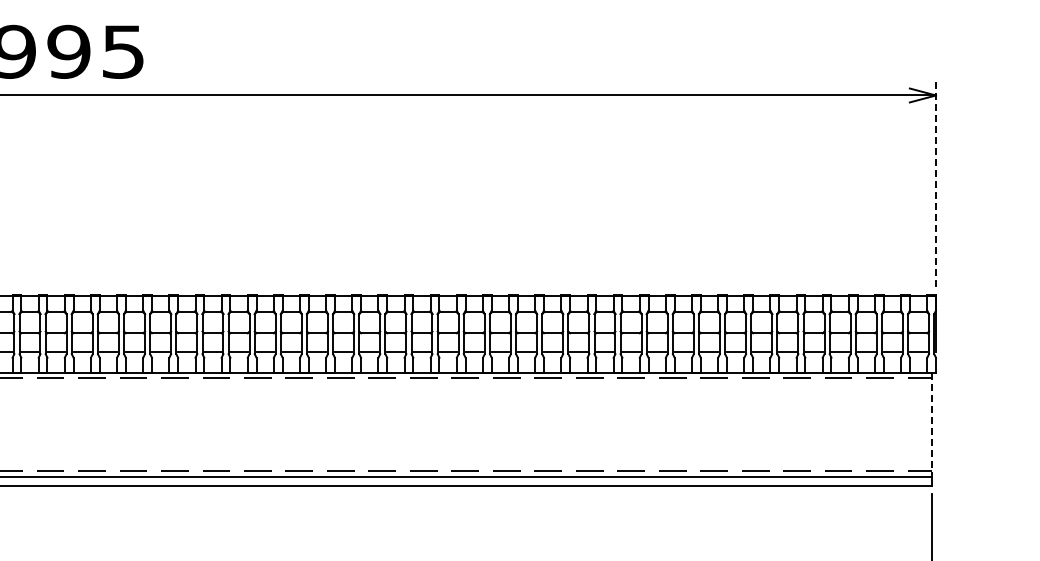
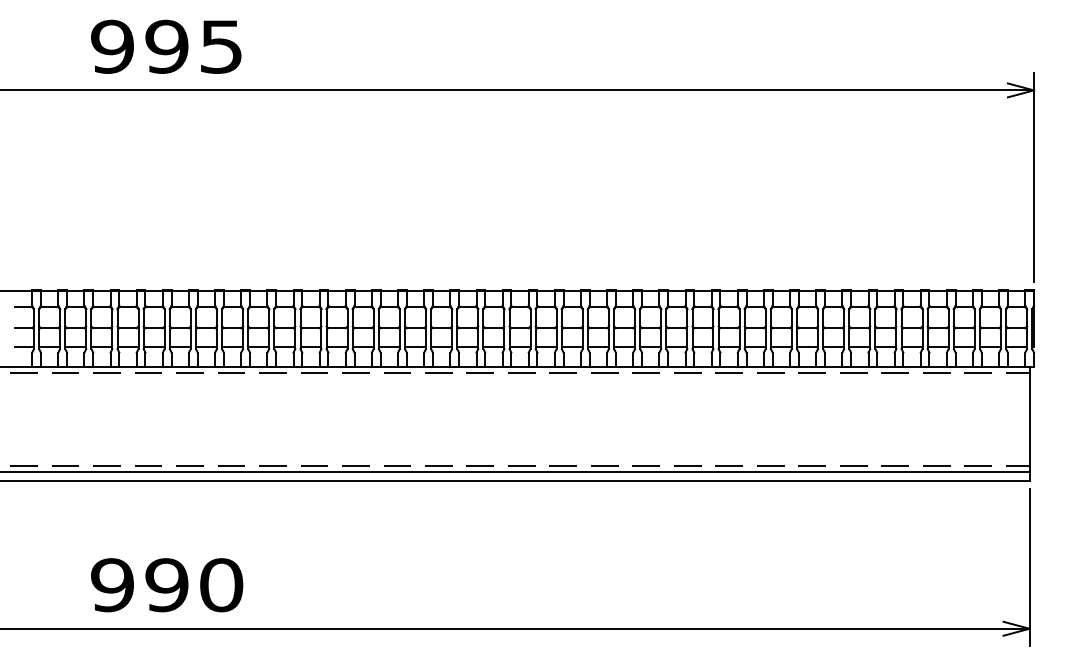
line: (936, 182) -> (1034, 177), dashed -> solid
line: (931, 425) -> (1029, 420), dashed -> solid

